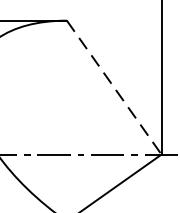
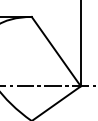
line: (114, 89) -> (56, 52), dashed -> solid

